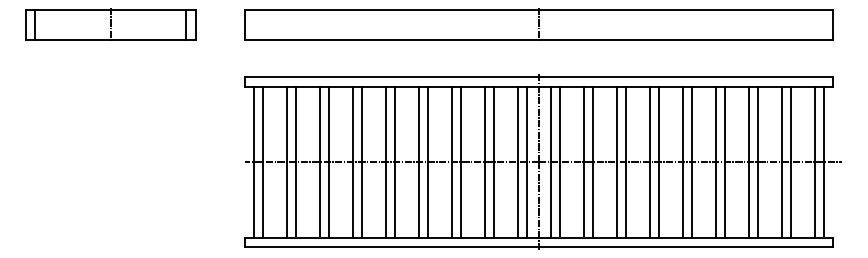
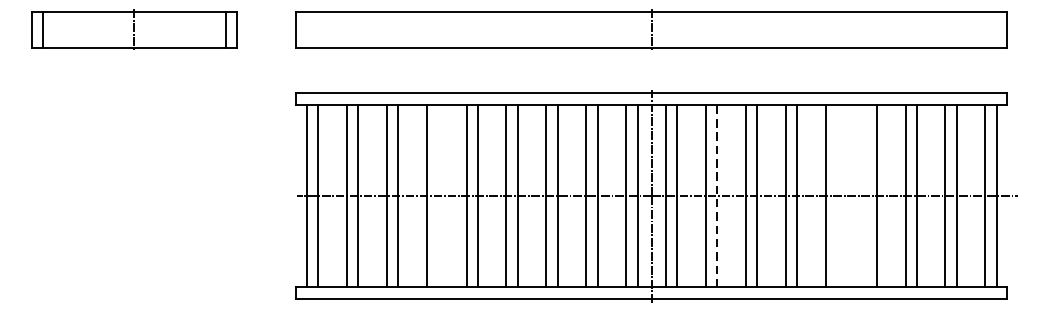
line: (362, 161) -> (438, 195), removed
line: (593, 161) -> (717, 195), solid -> dashed
line: (692, 161) -> (837, 195), removed
line: (715, 161) -> (865, 195), removed

